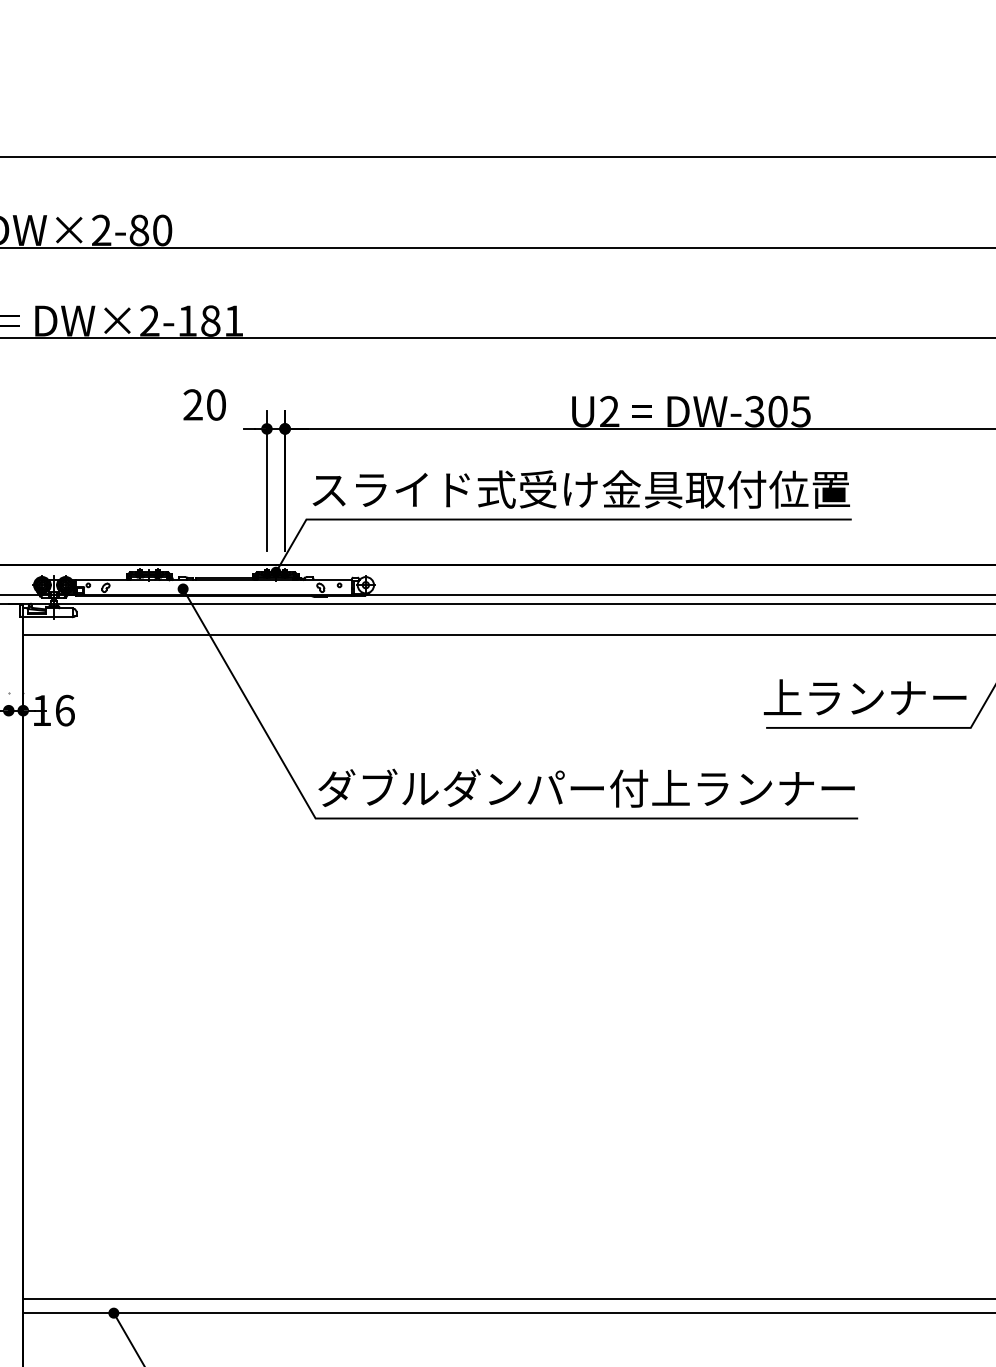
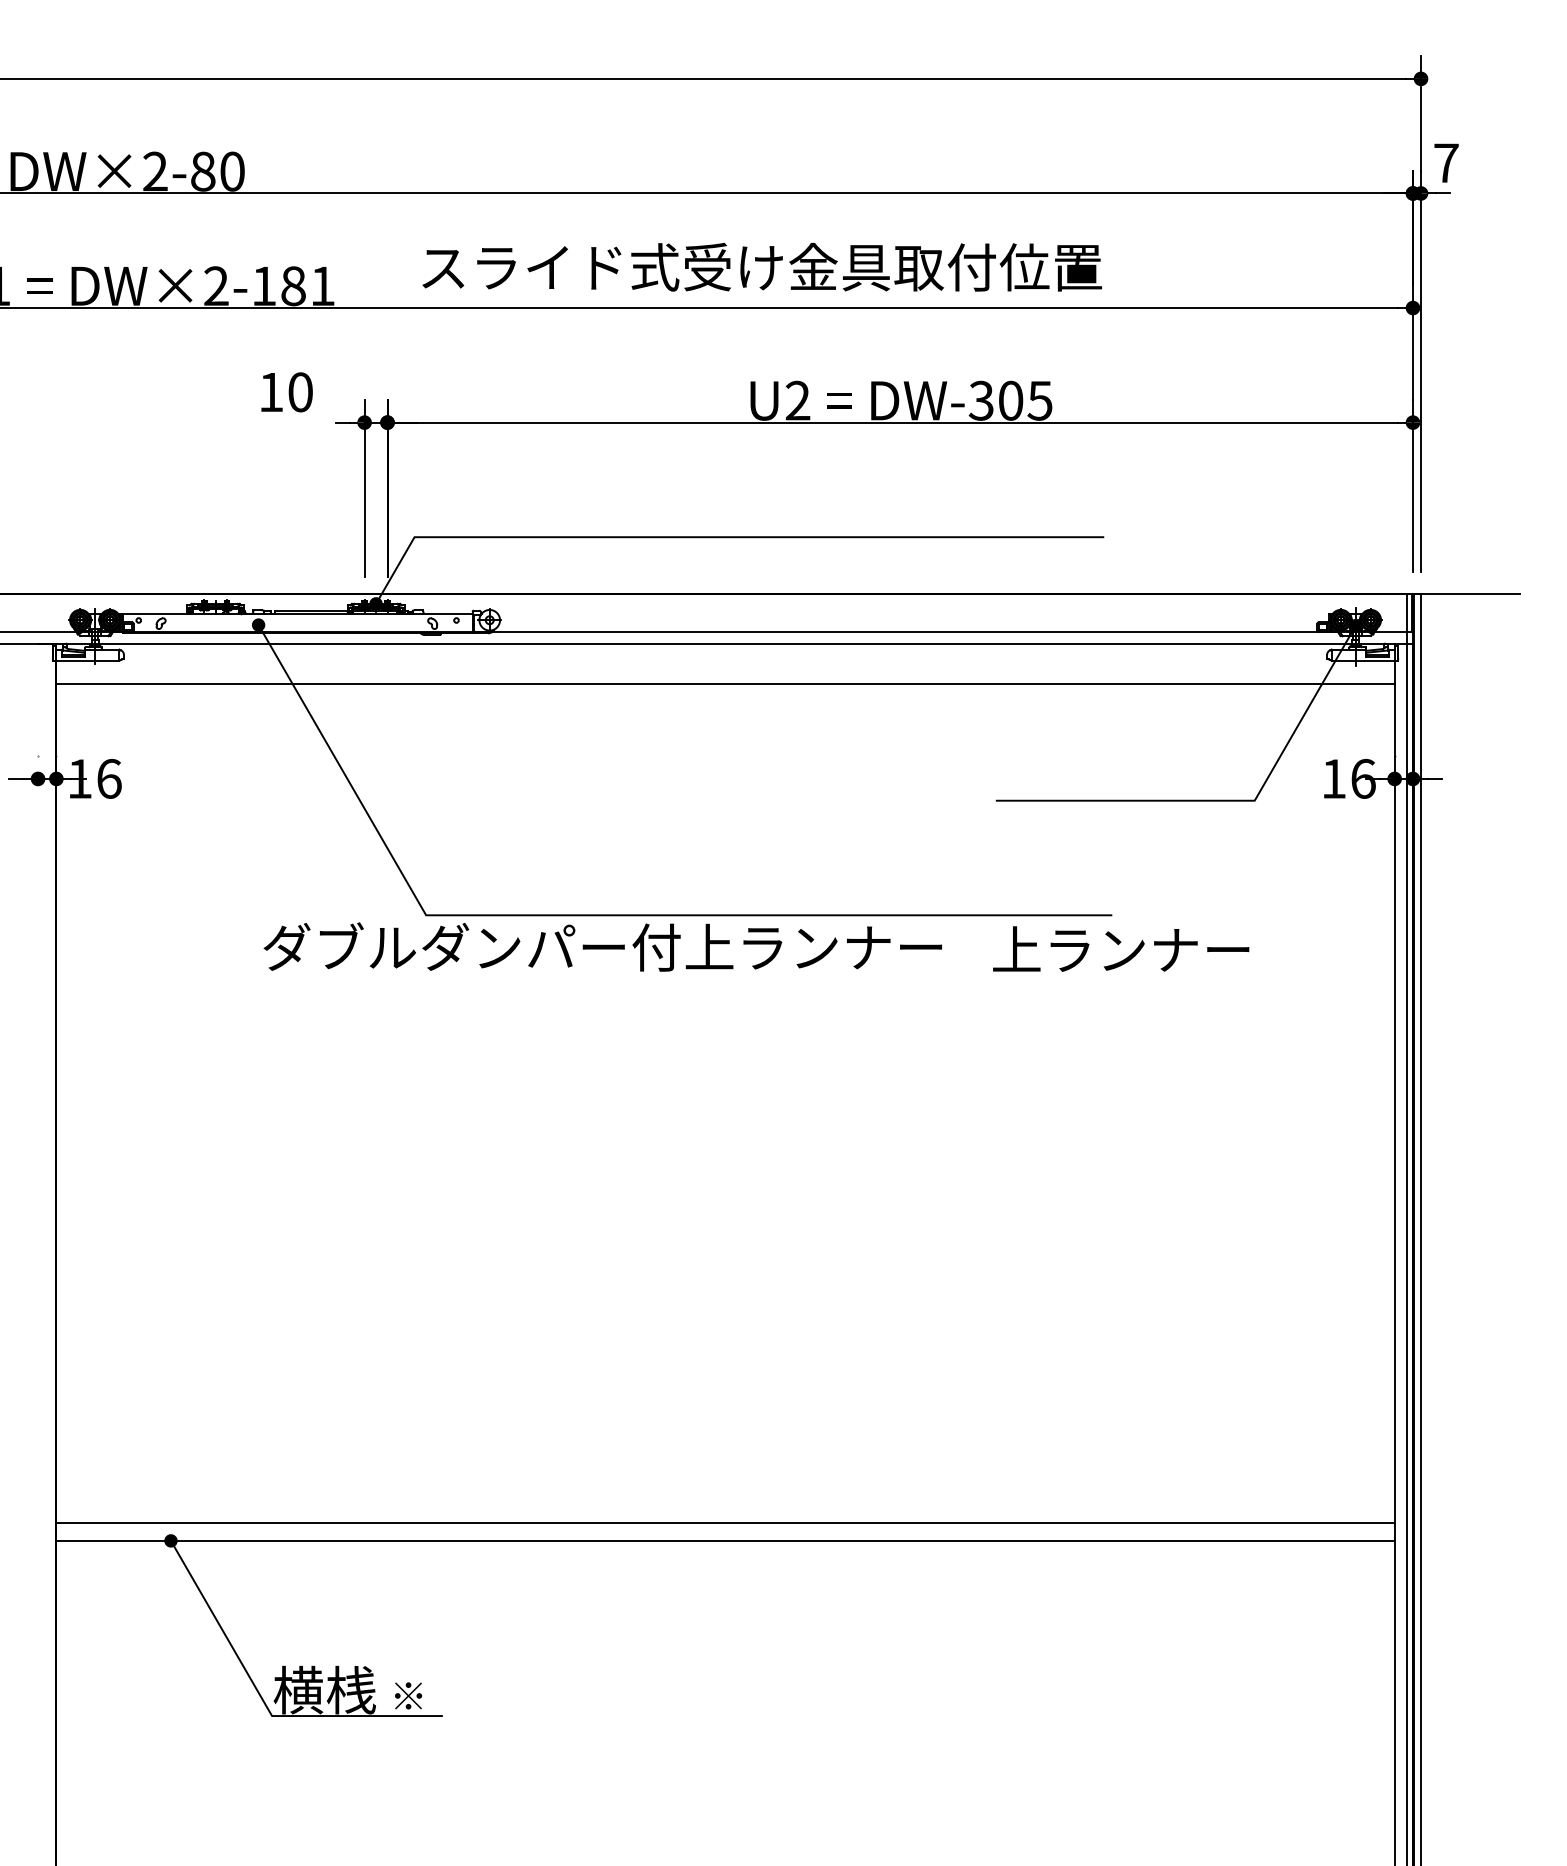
text: (193, 404) -> (271, 391), 20 -> 10
text: (580, 488) -> (761, 266), moved
text: (865, 696) -> (1121, 948), moved
text: (586, 787) -> (602, 946), moved

